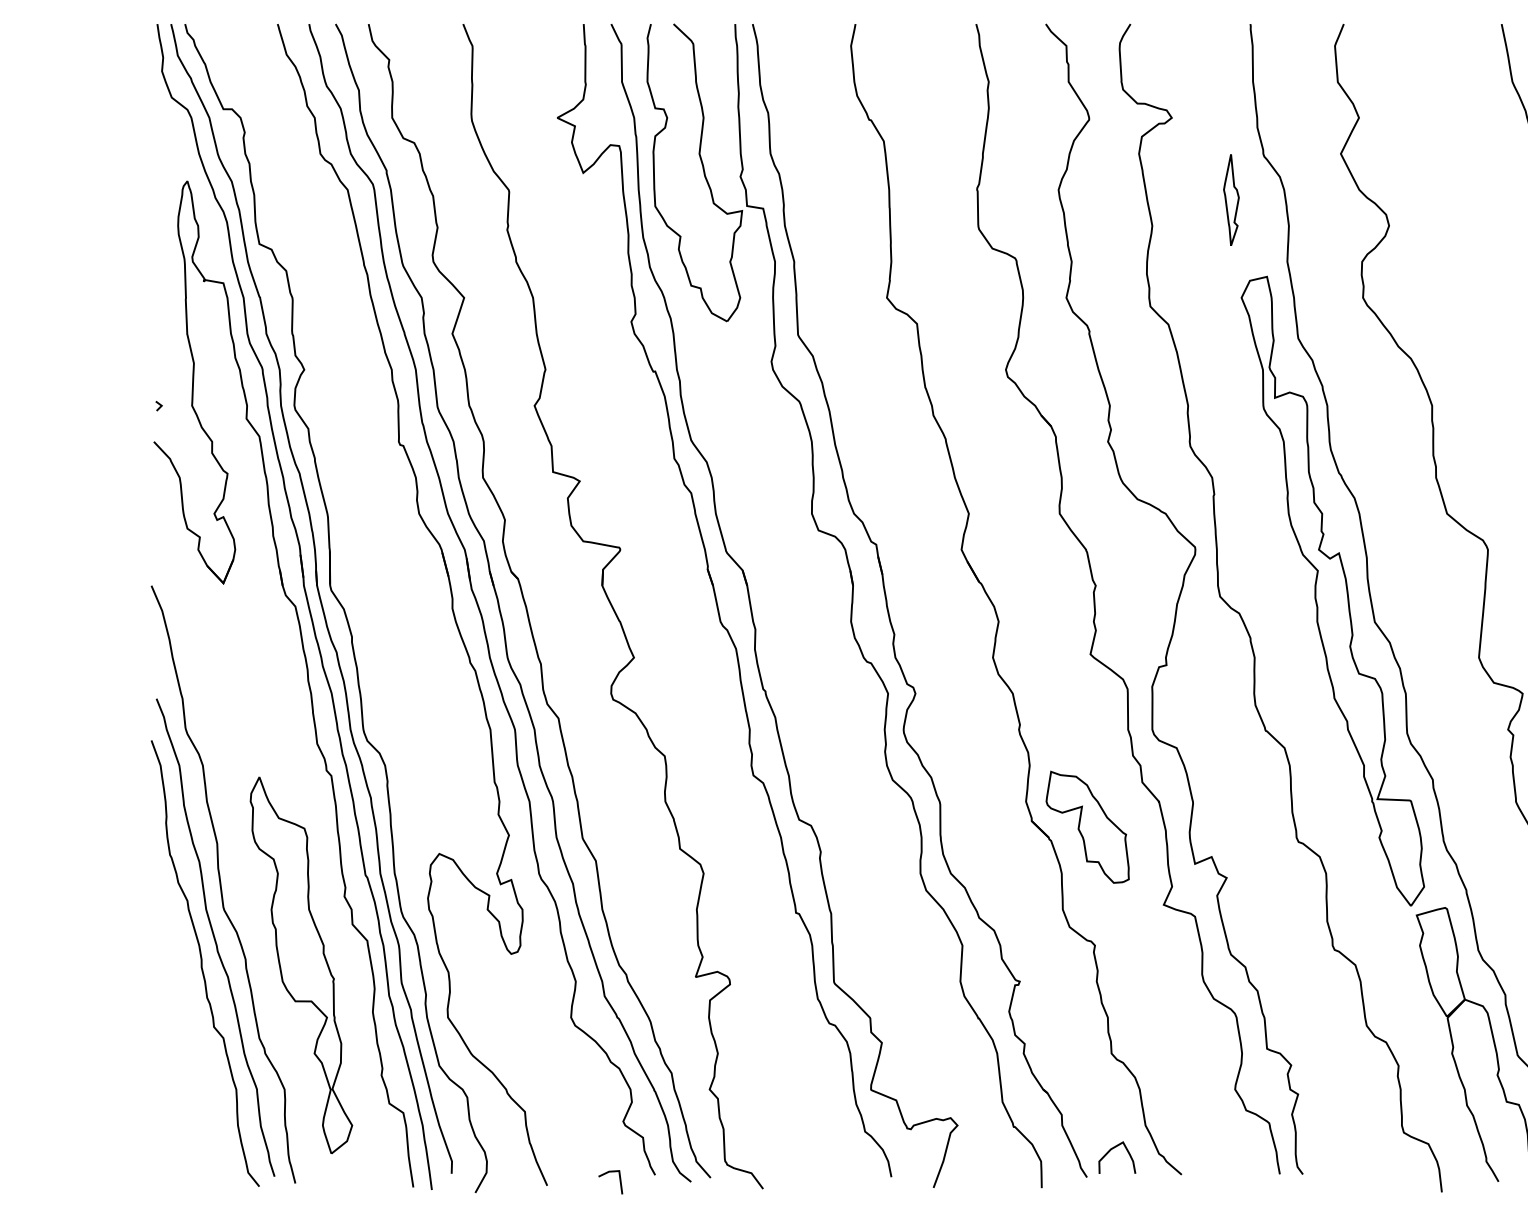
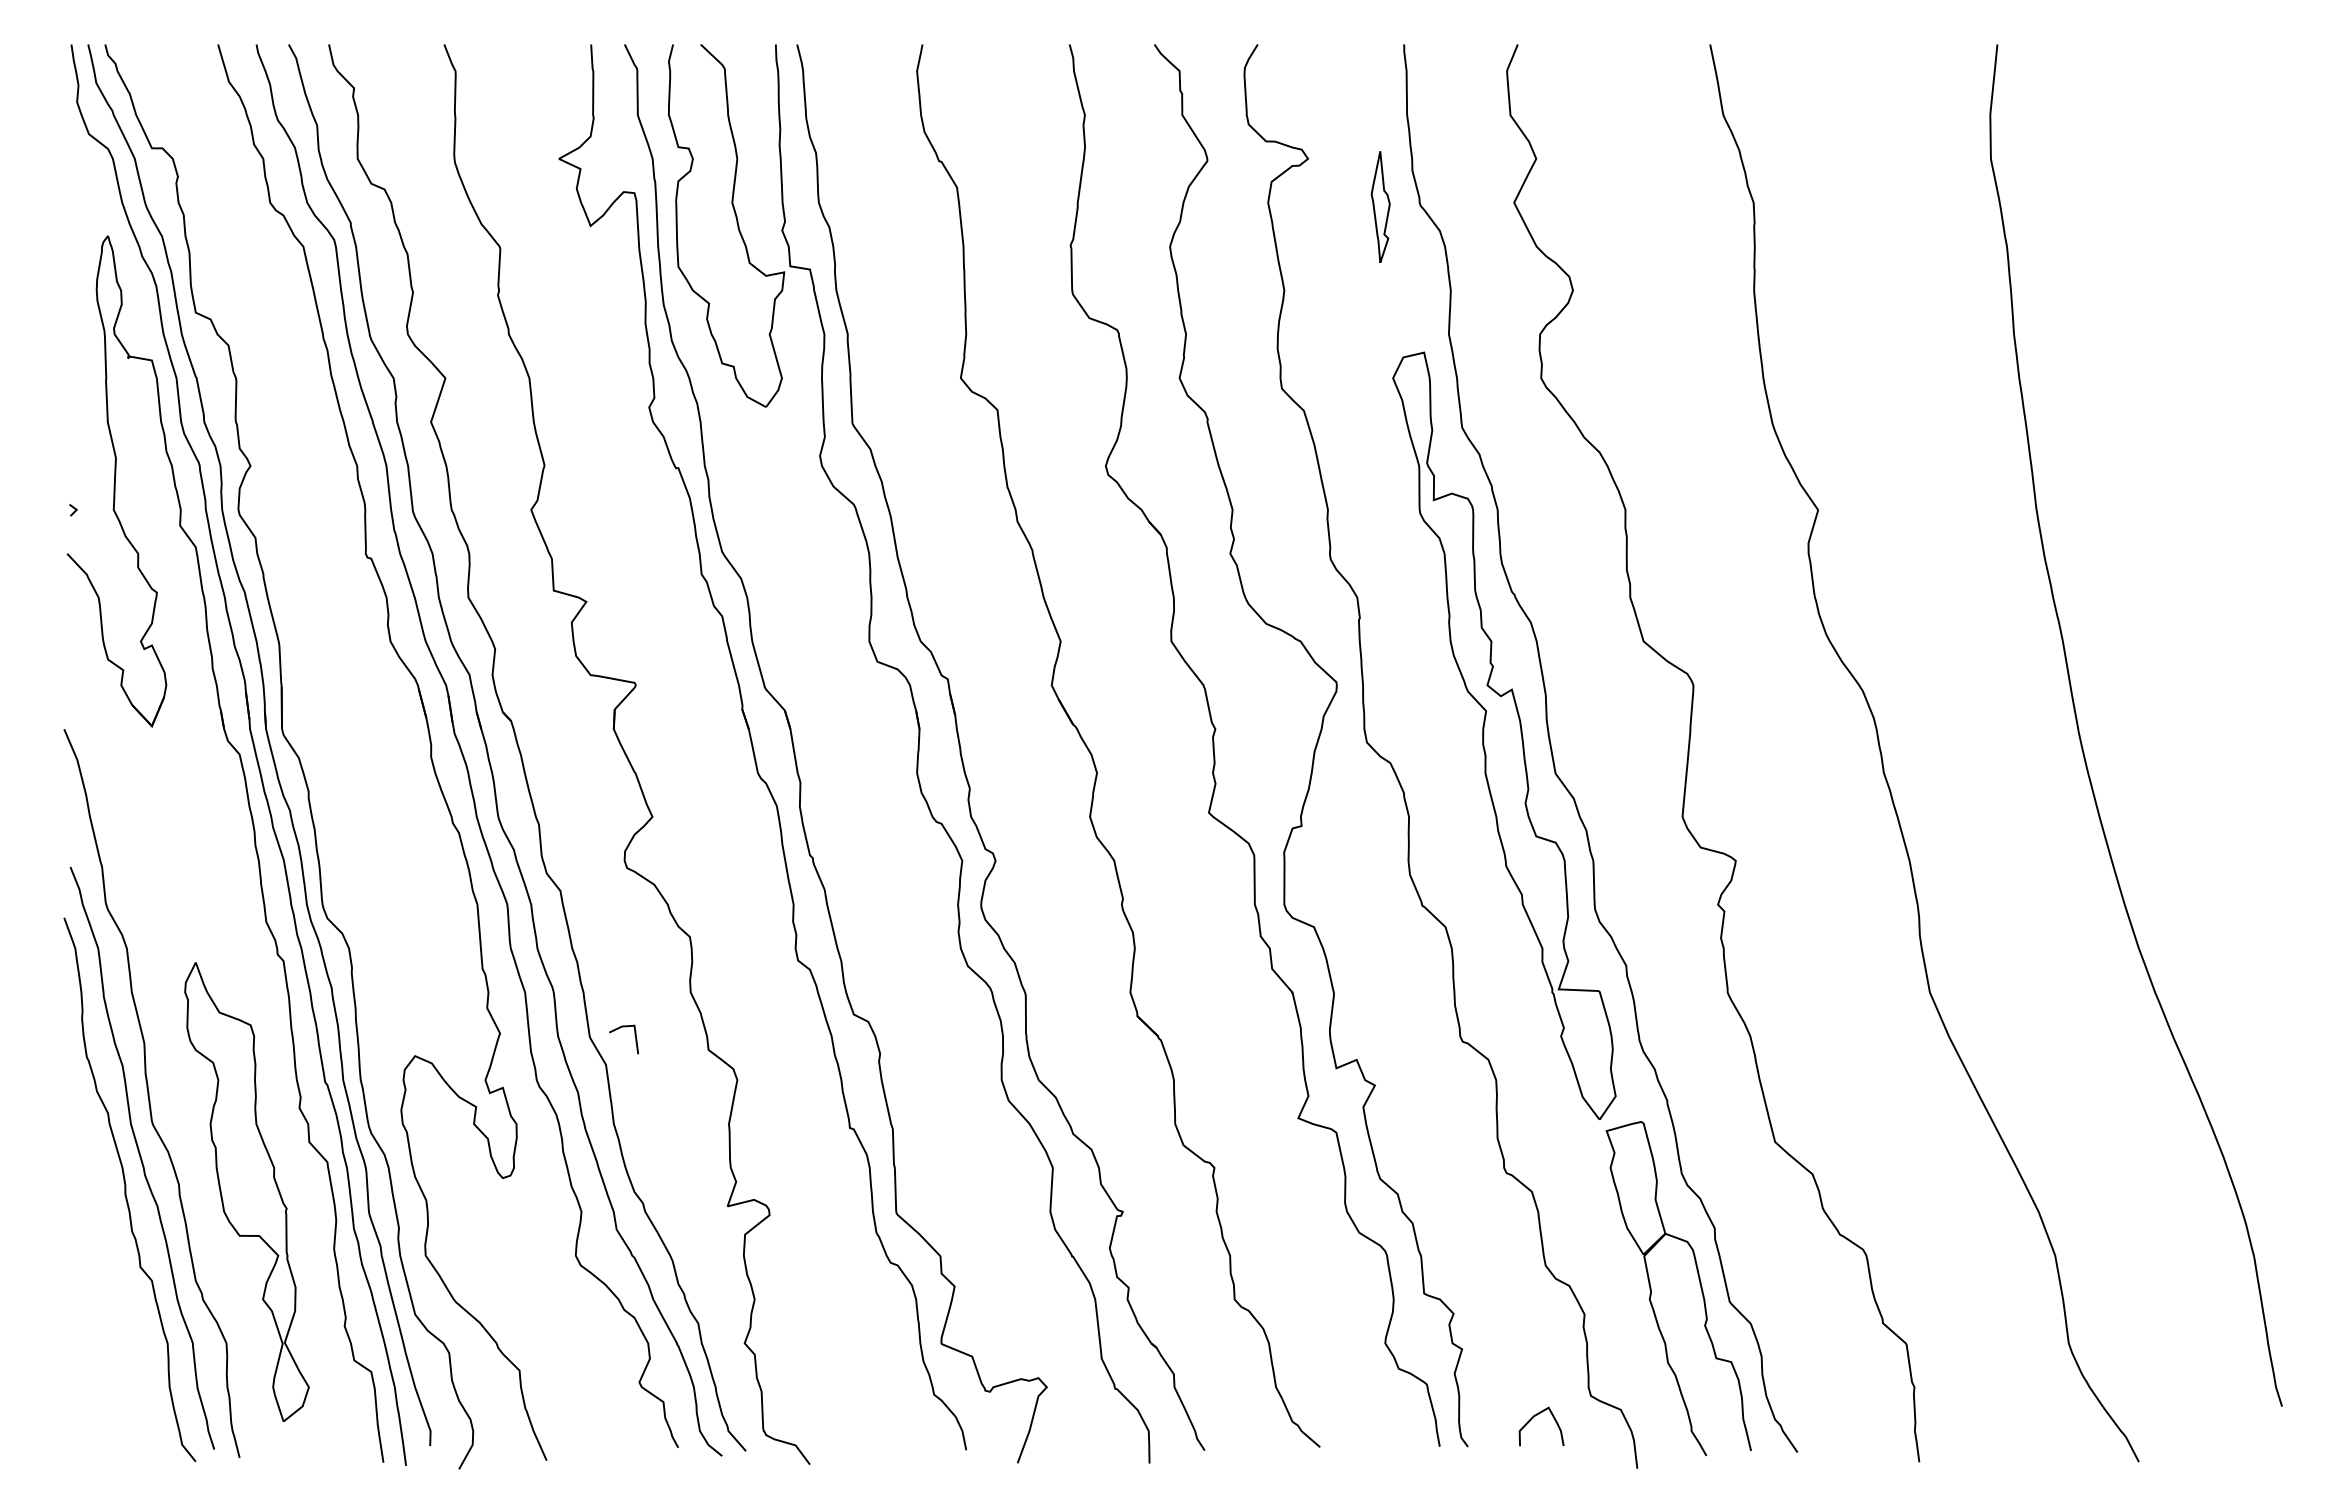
part: (1231, 199) -> (1380, 206), moved
part: (1087, 827) -> (1205, 1023), removed
curve: (1110, 1151) -> (1533, 1418), moved
line: (619, 1179) -> (634, 1035), moved

